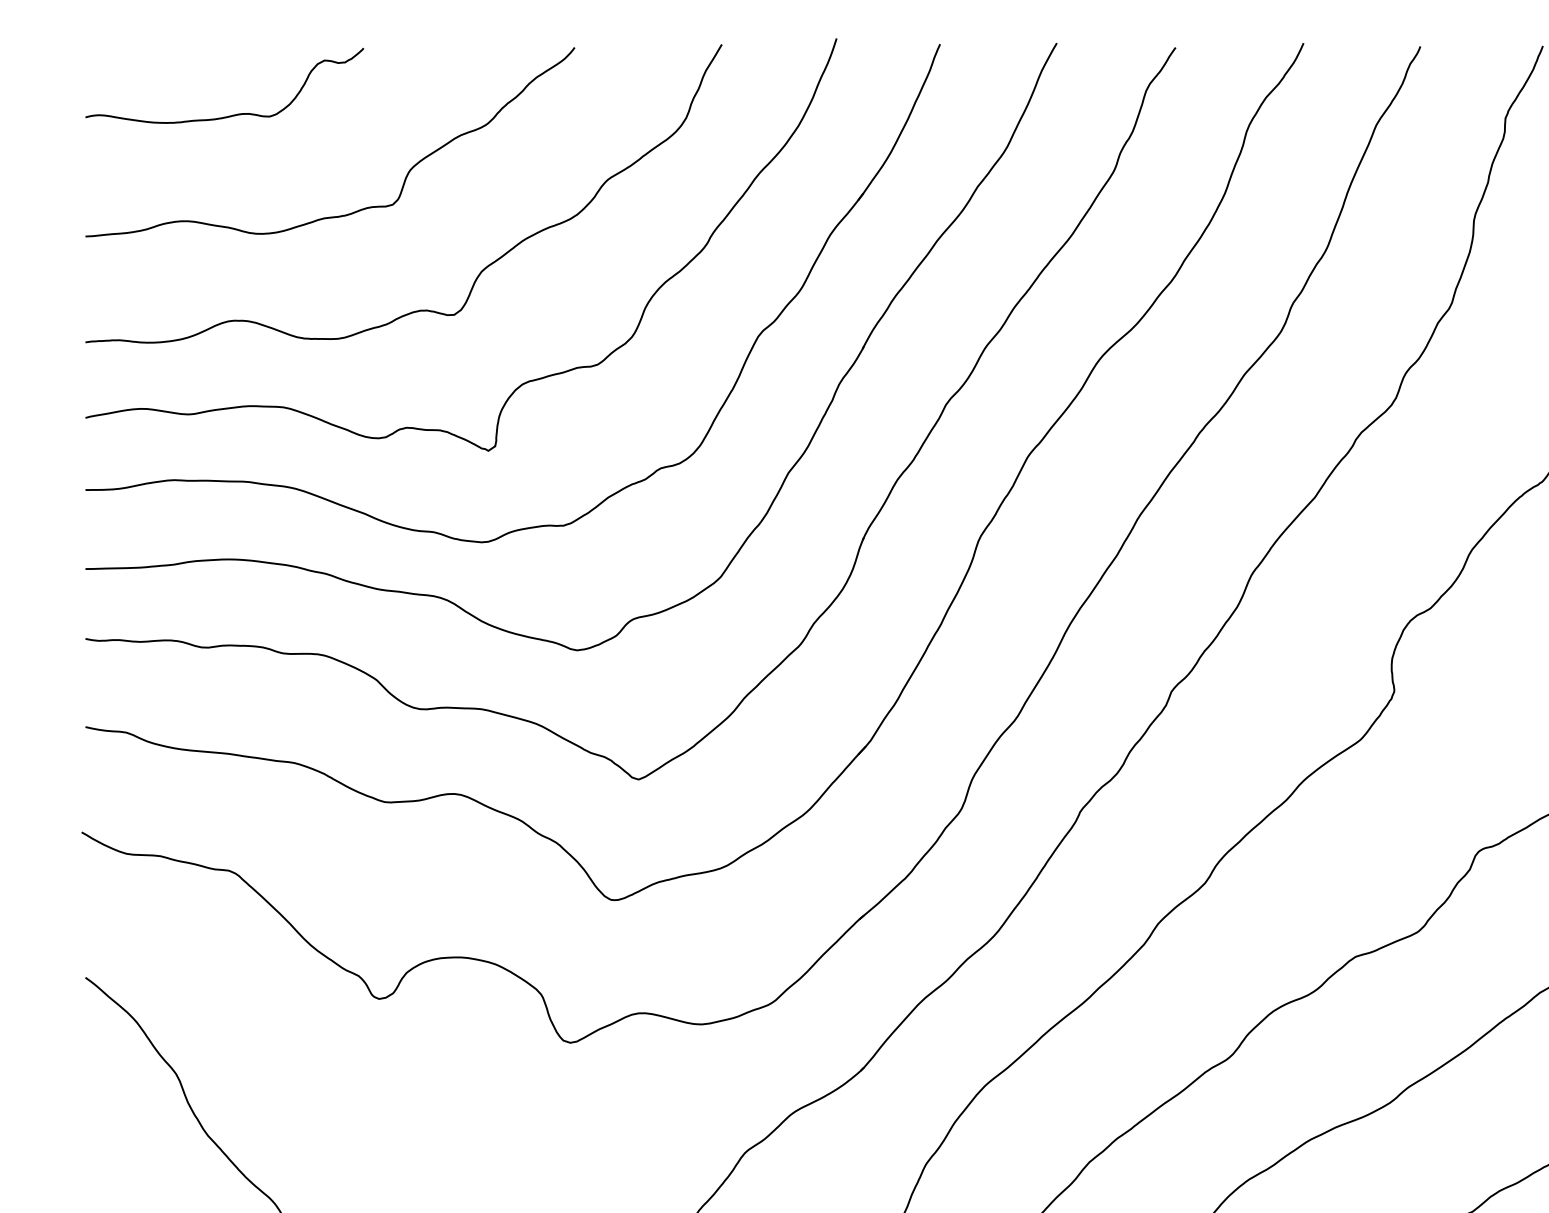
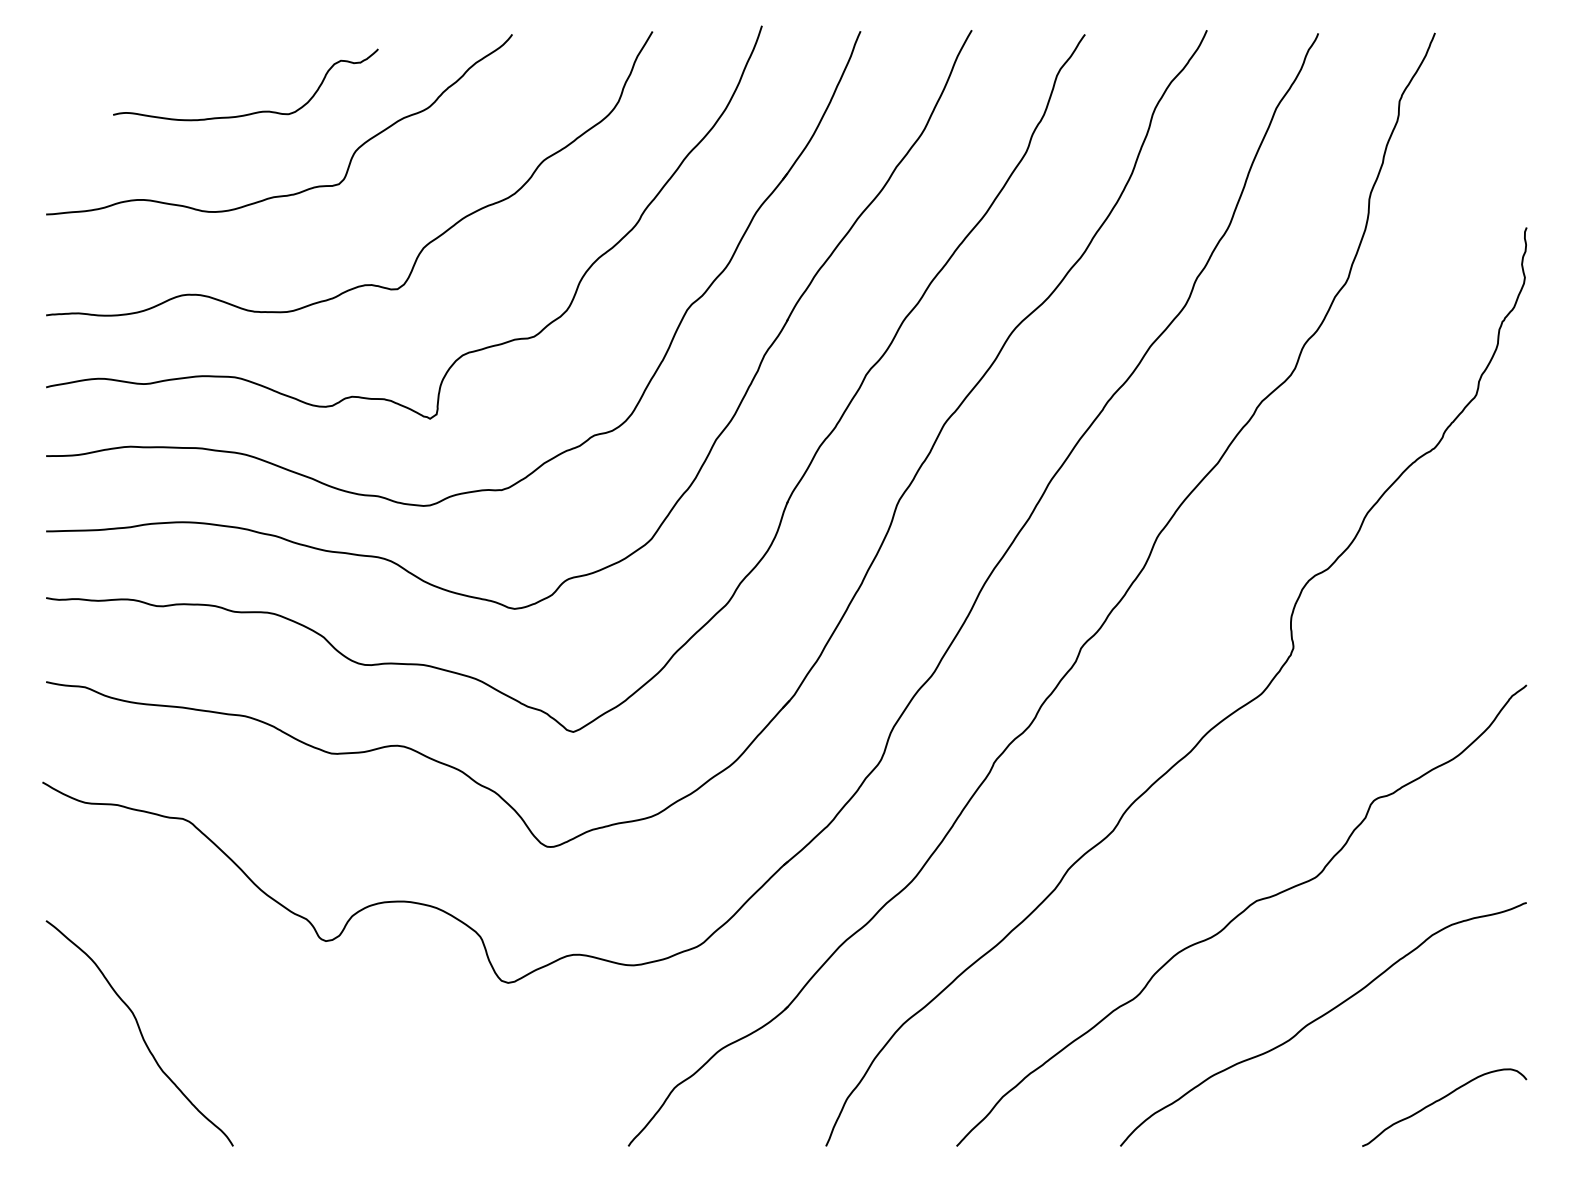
curve: (231, 114) -> (252, 112), moved

